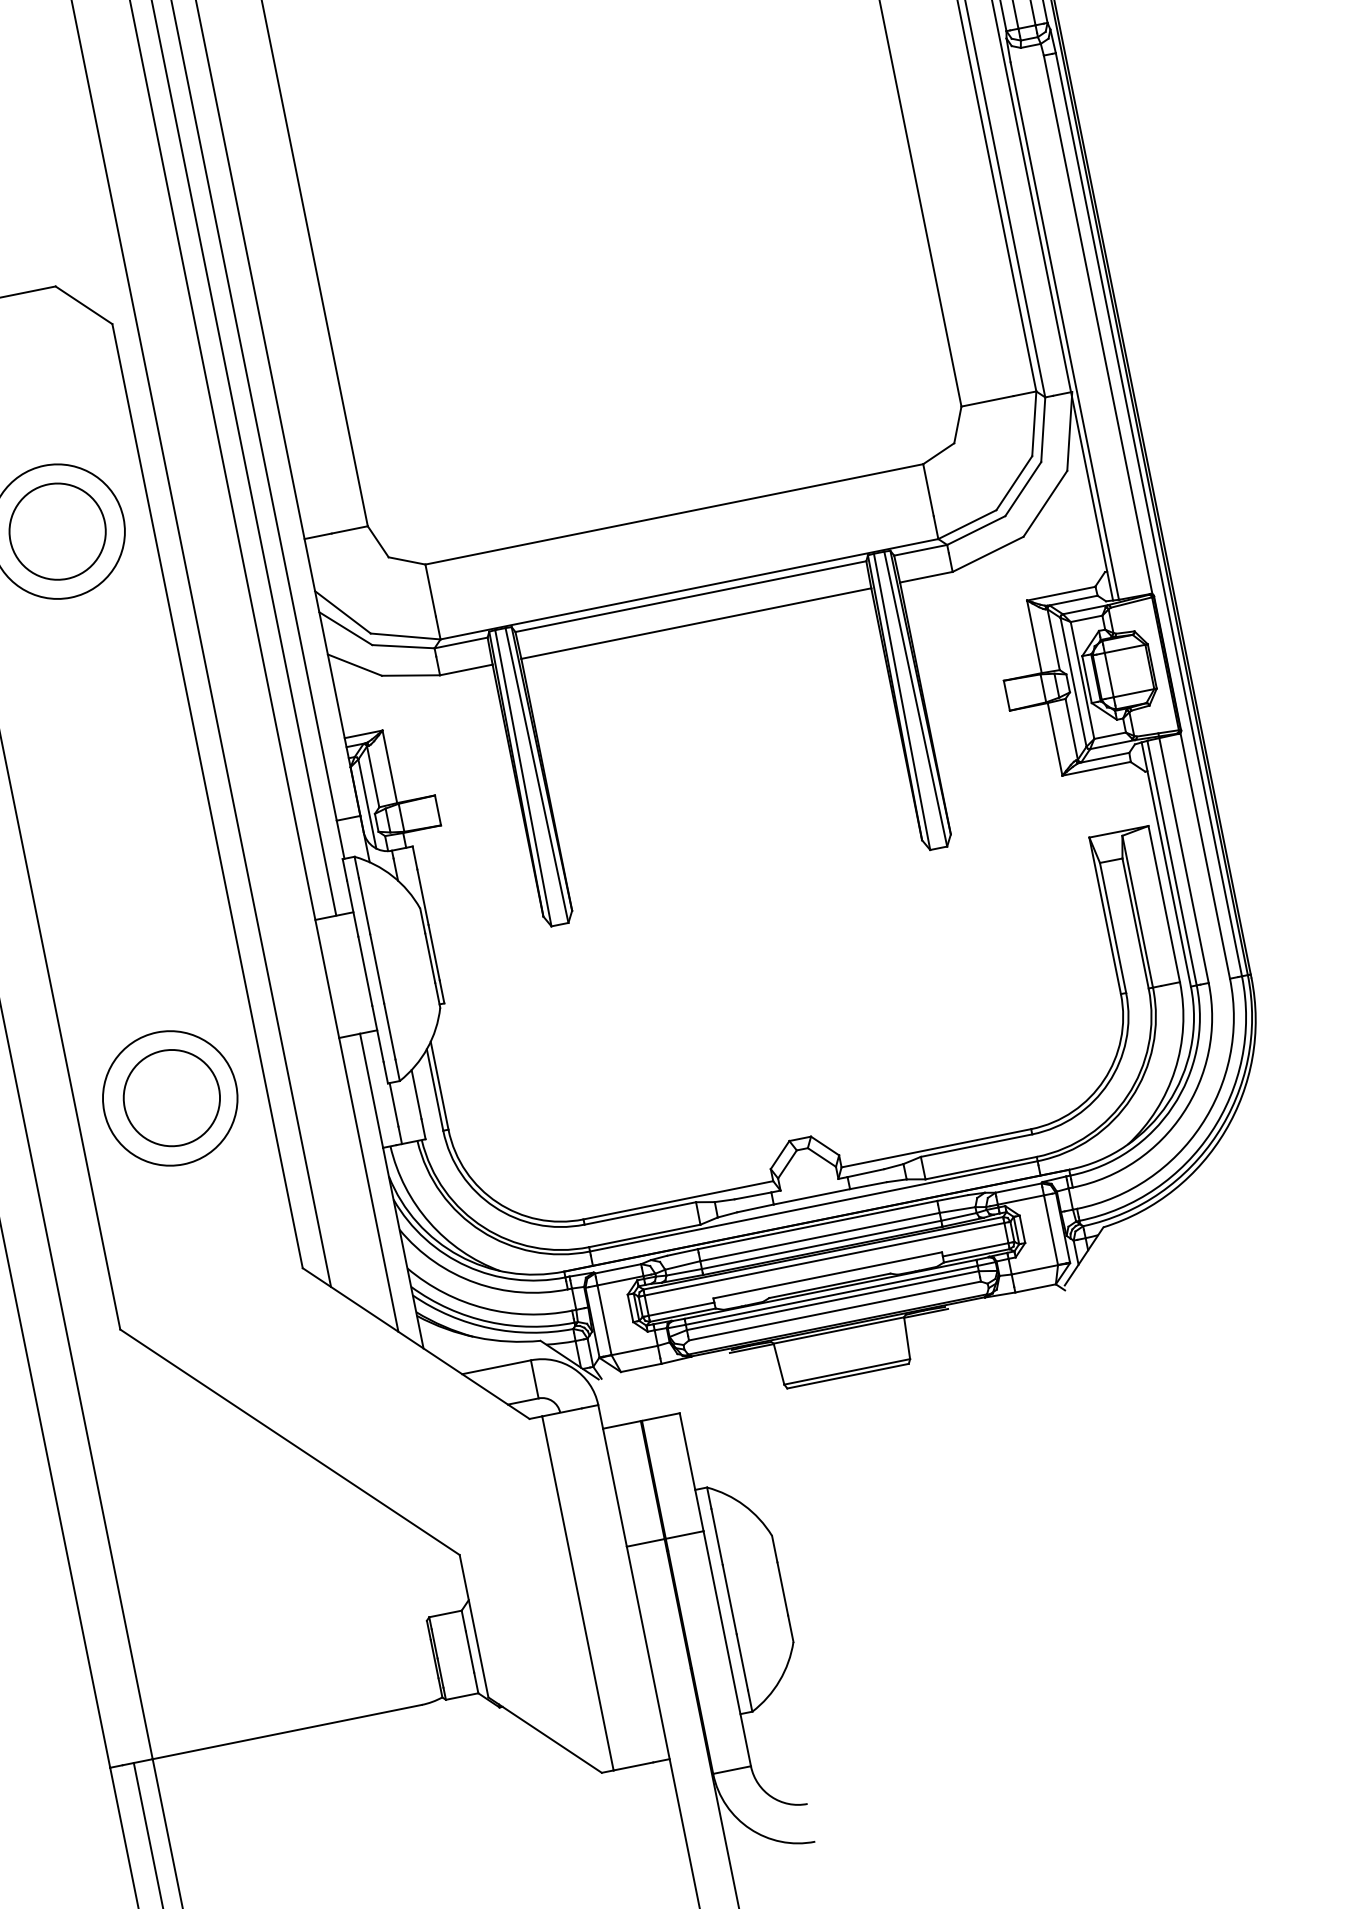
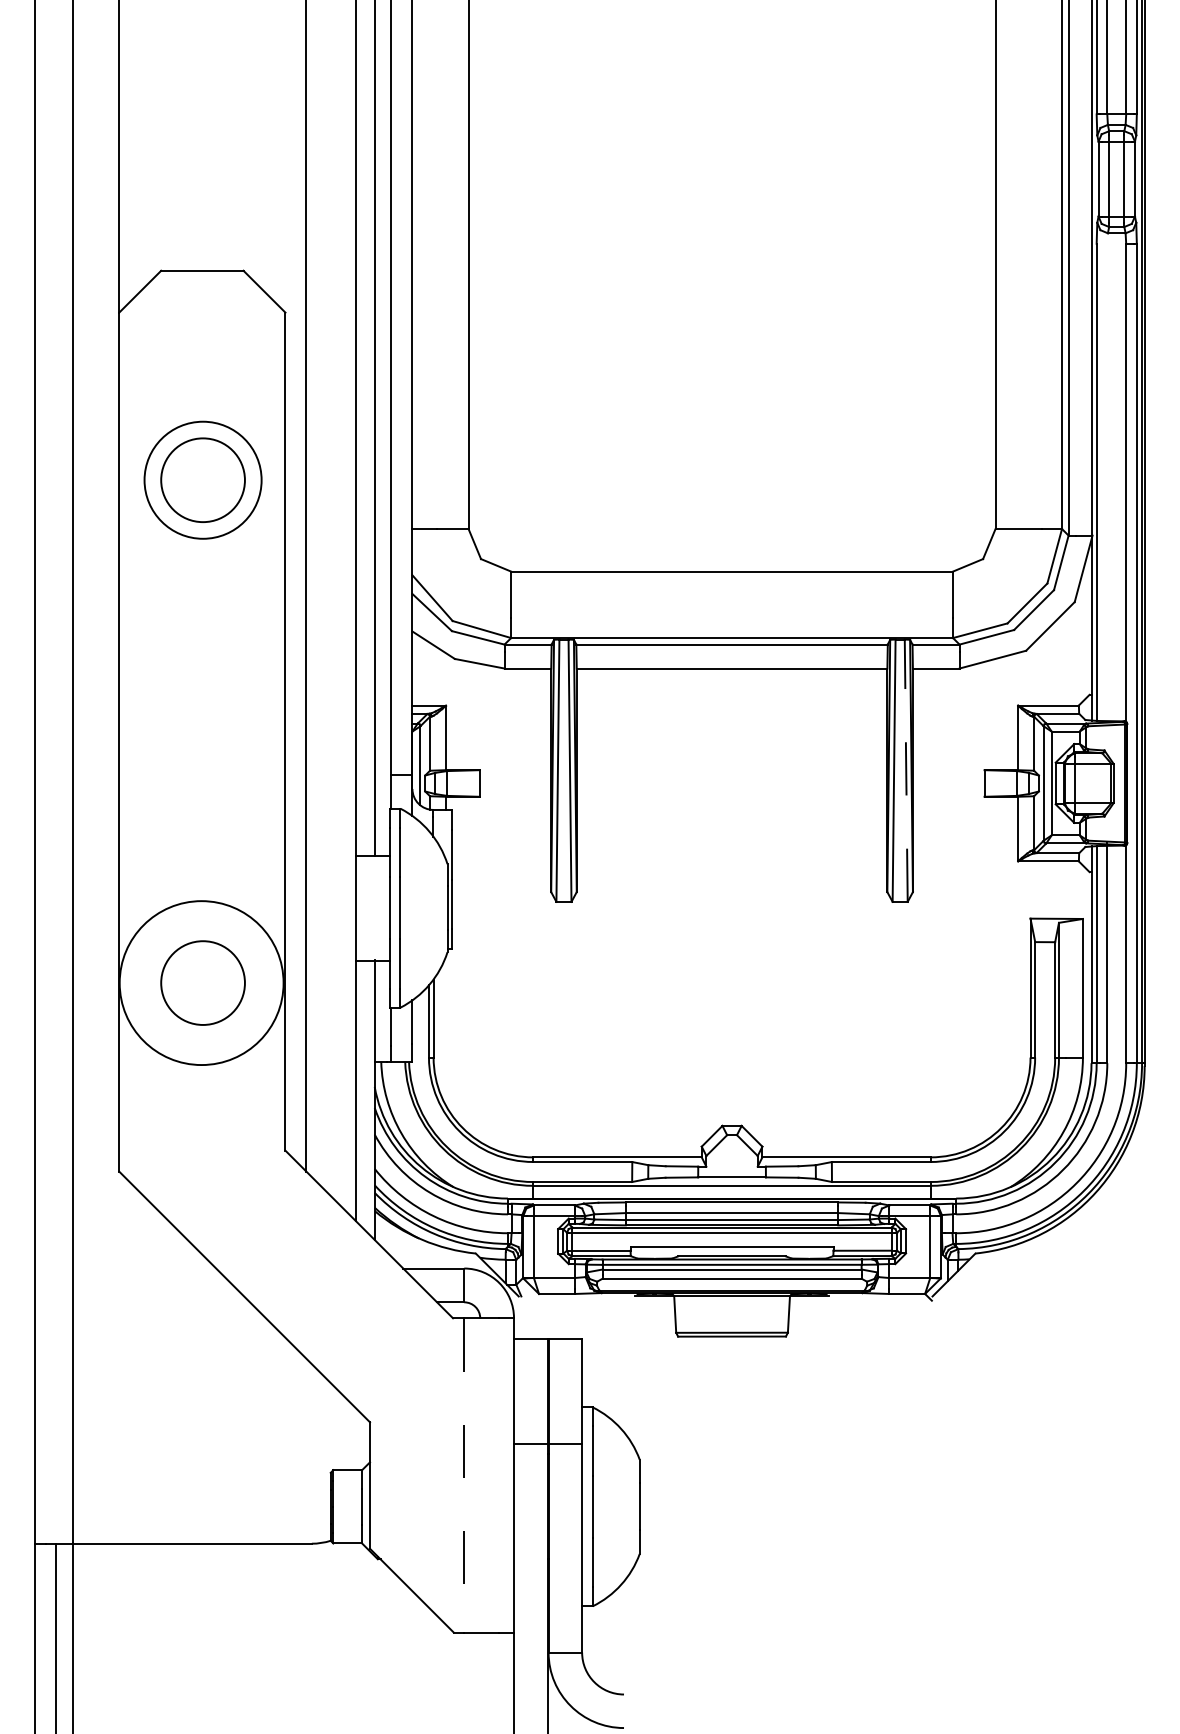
line: (916, 698) -> (906, 770), solid -> dashed
circle: (169, 1097) -> (201, 982), size x1.4
line: (578, 1593) -> (464, 1475), solid -> dashed

